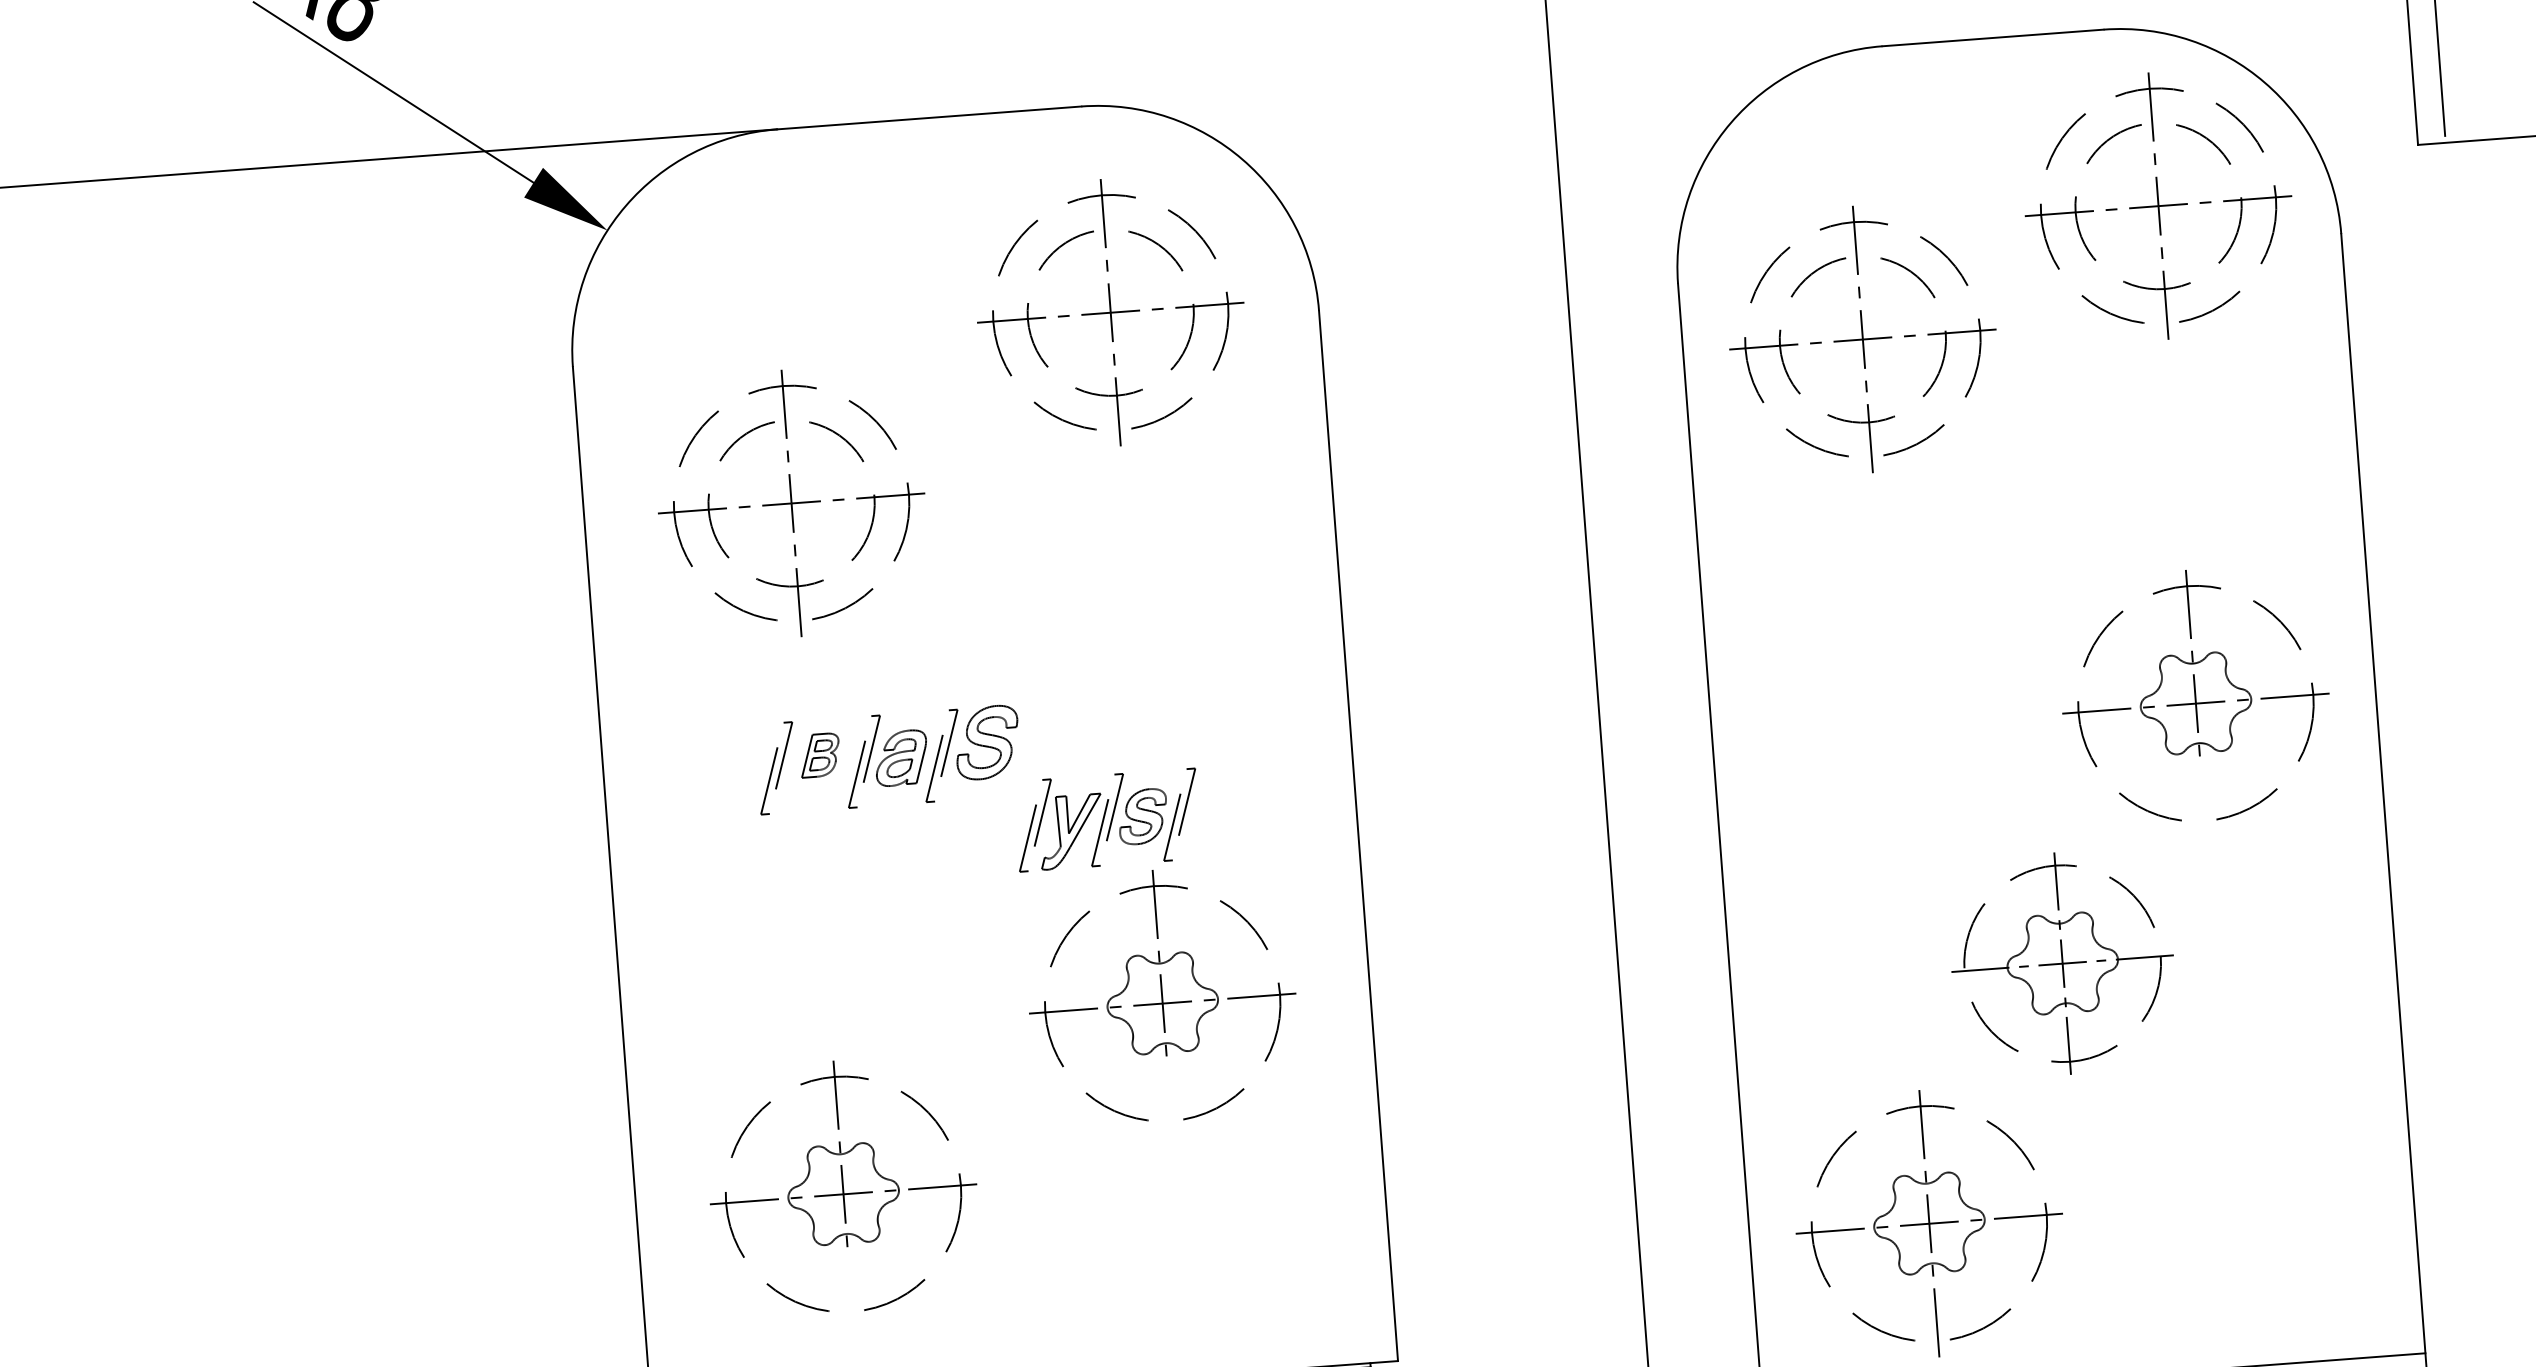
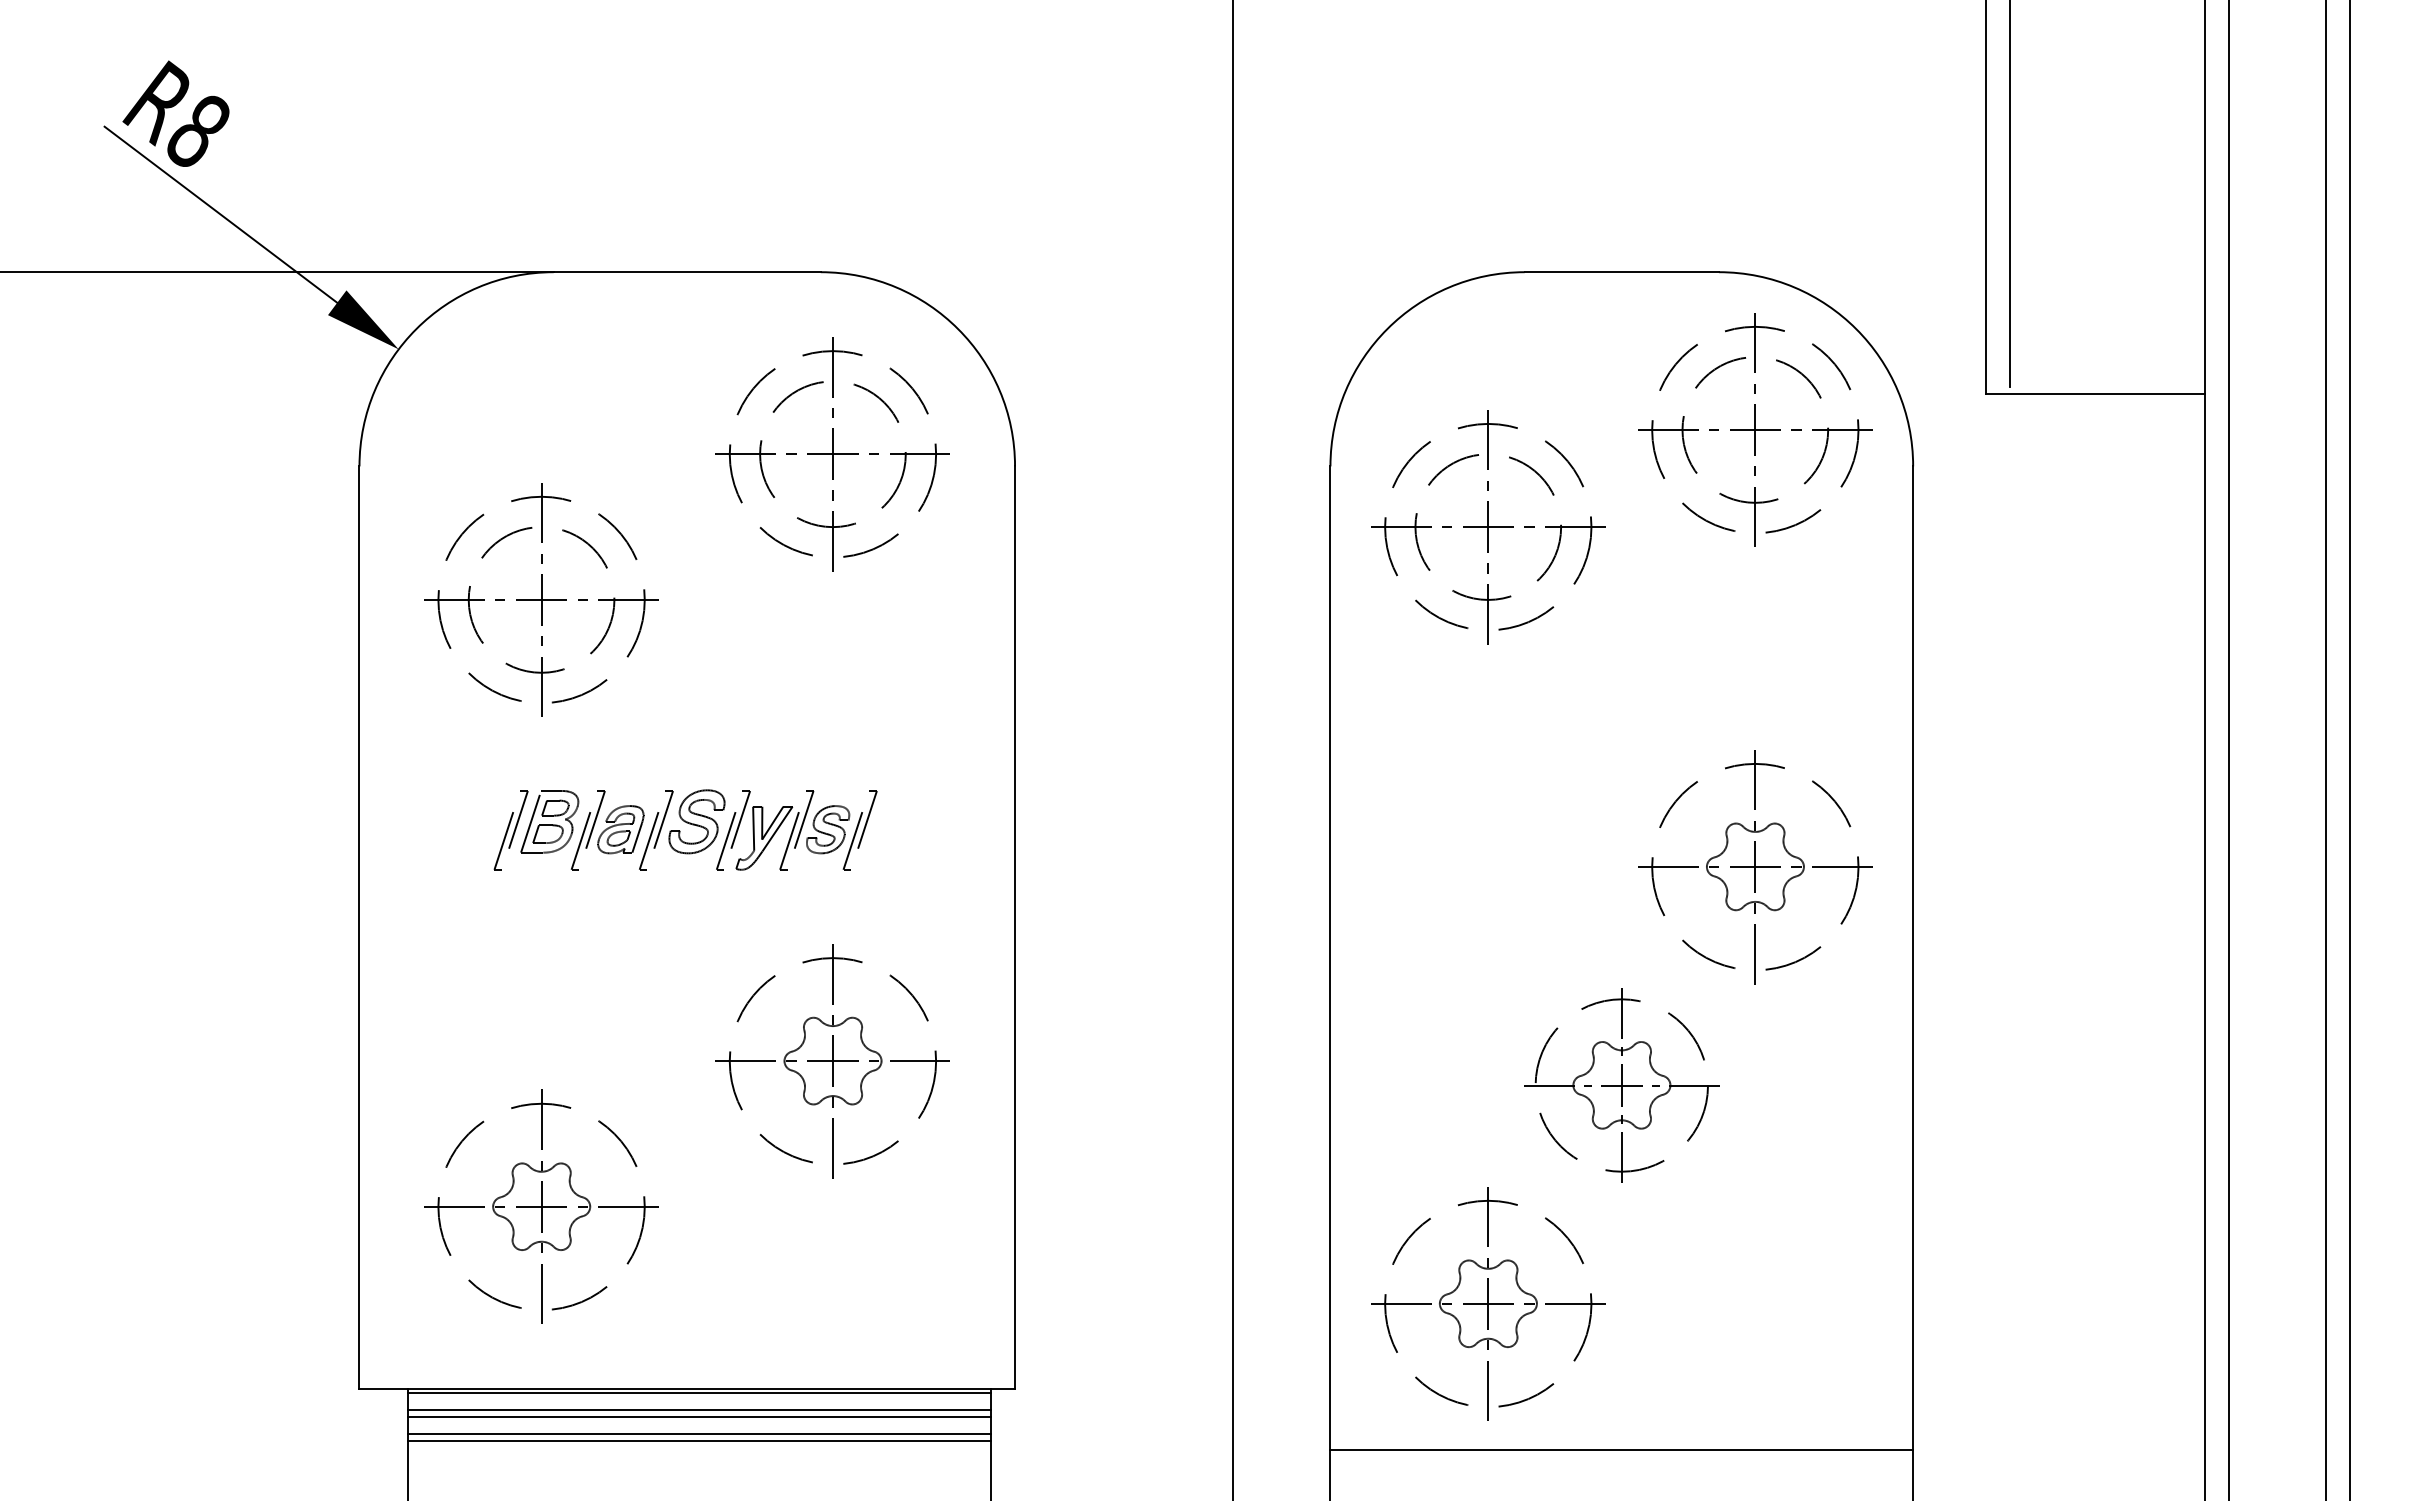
part: (819, 754) -> (549, 821), size x1.67
line: (2202, 803) -> (1754, 954), added
part: (1107, 820) -> (796, 830), moved
line: (1169, 1102) -> (832, 1148), added
line: (850, 1293) -> (541, 1294), added

